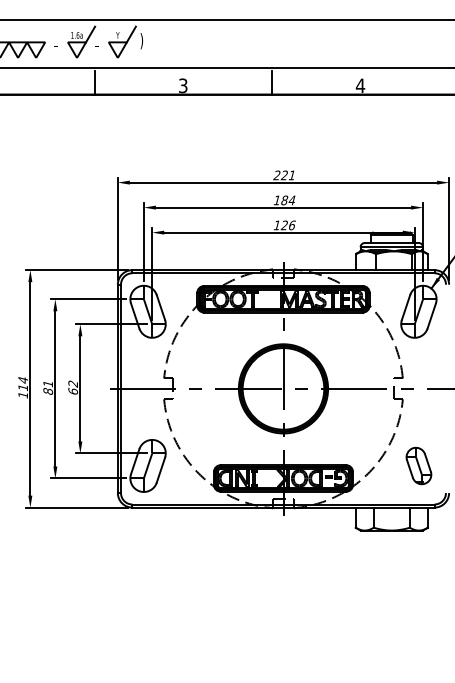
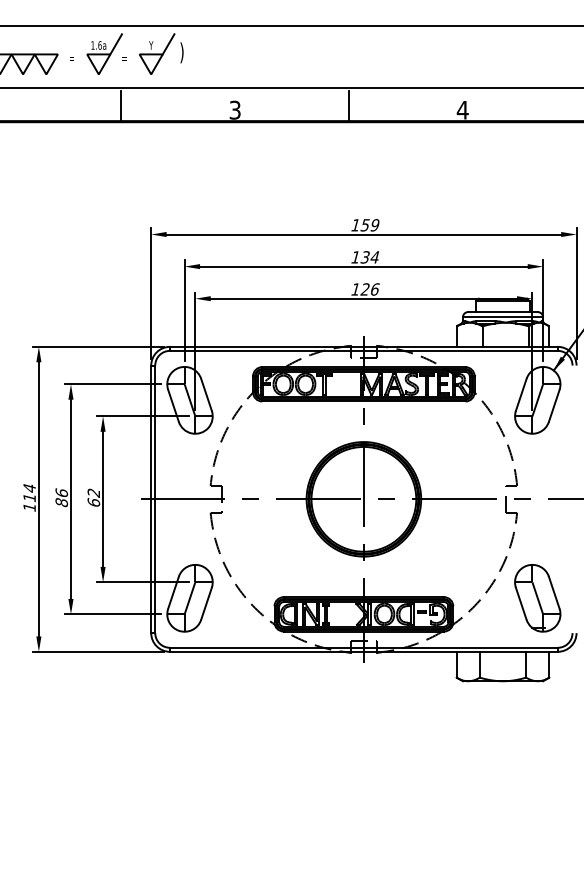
text: (283, 175) -> (364, 225), 221 -> 159
text: (283, 200) -> (364, 257), 184 -> 134
text: (47, 383) -> (61, 492), 81 -> 86
part: (418, 466) -> (537, 598), size x1.43

